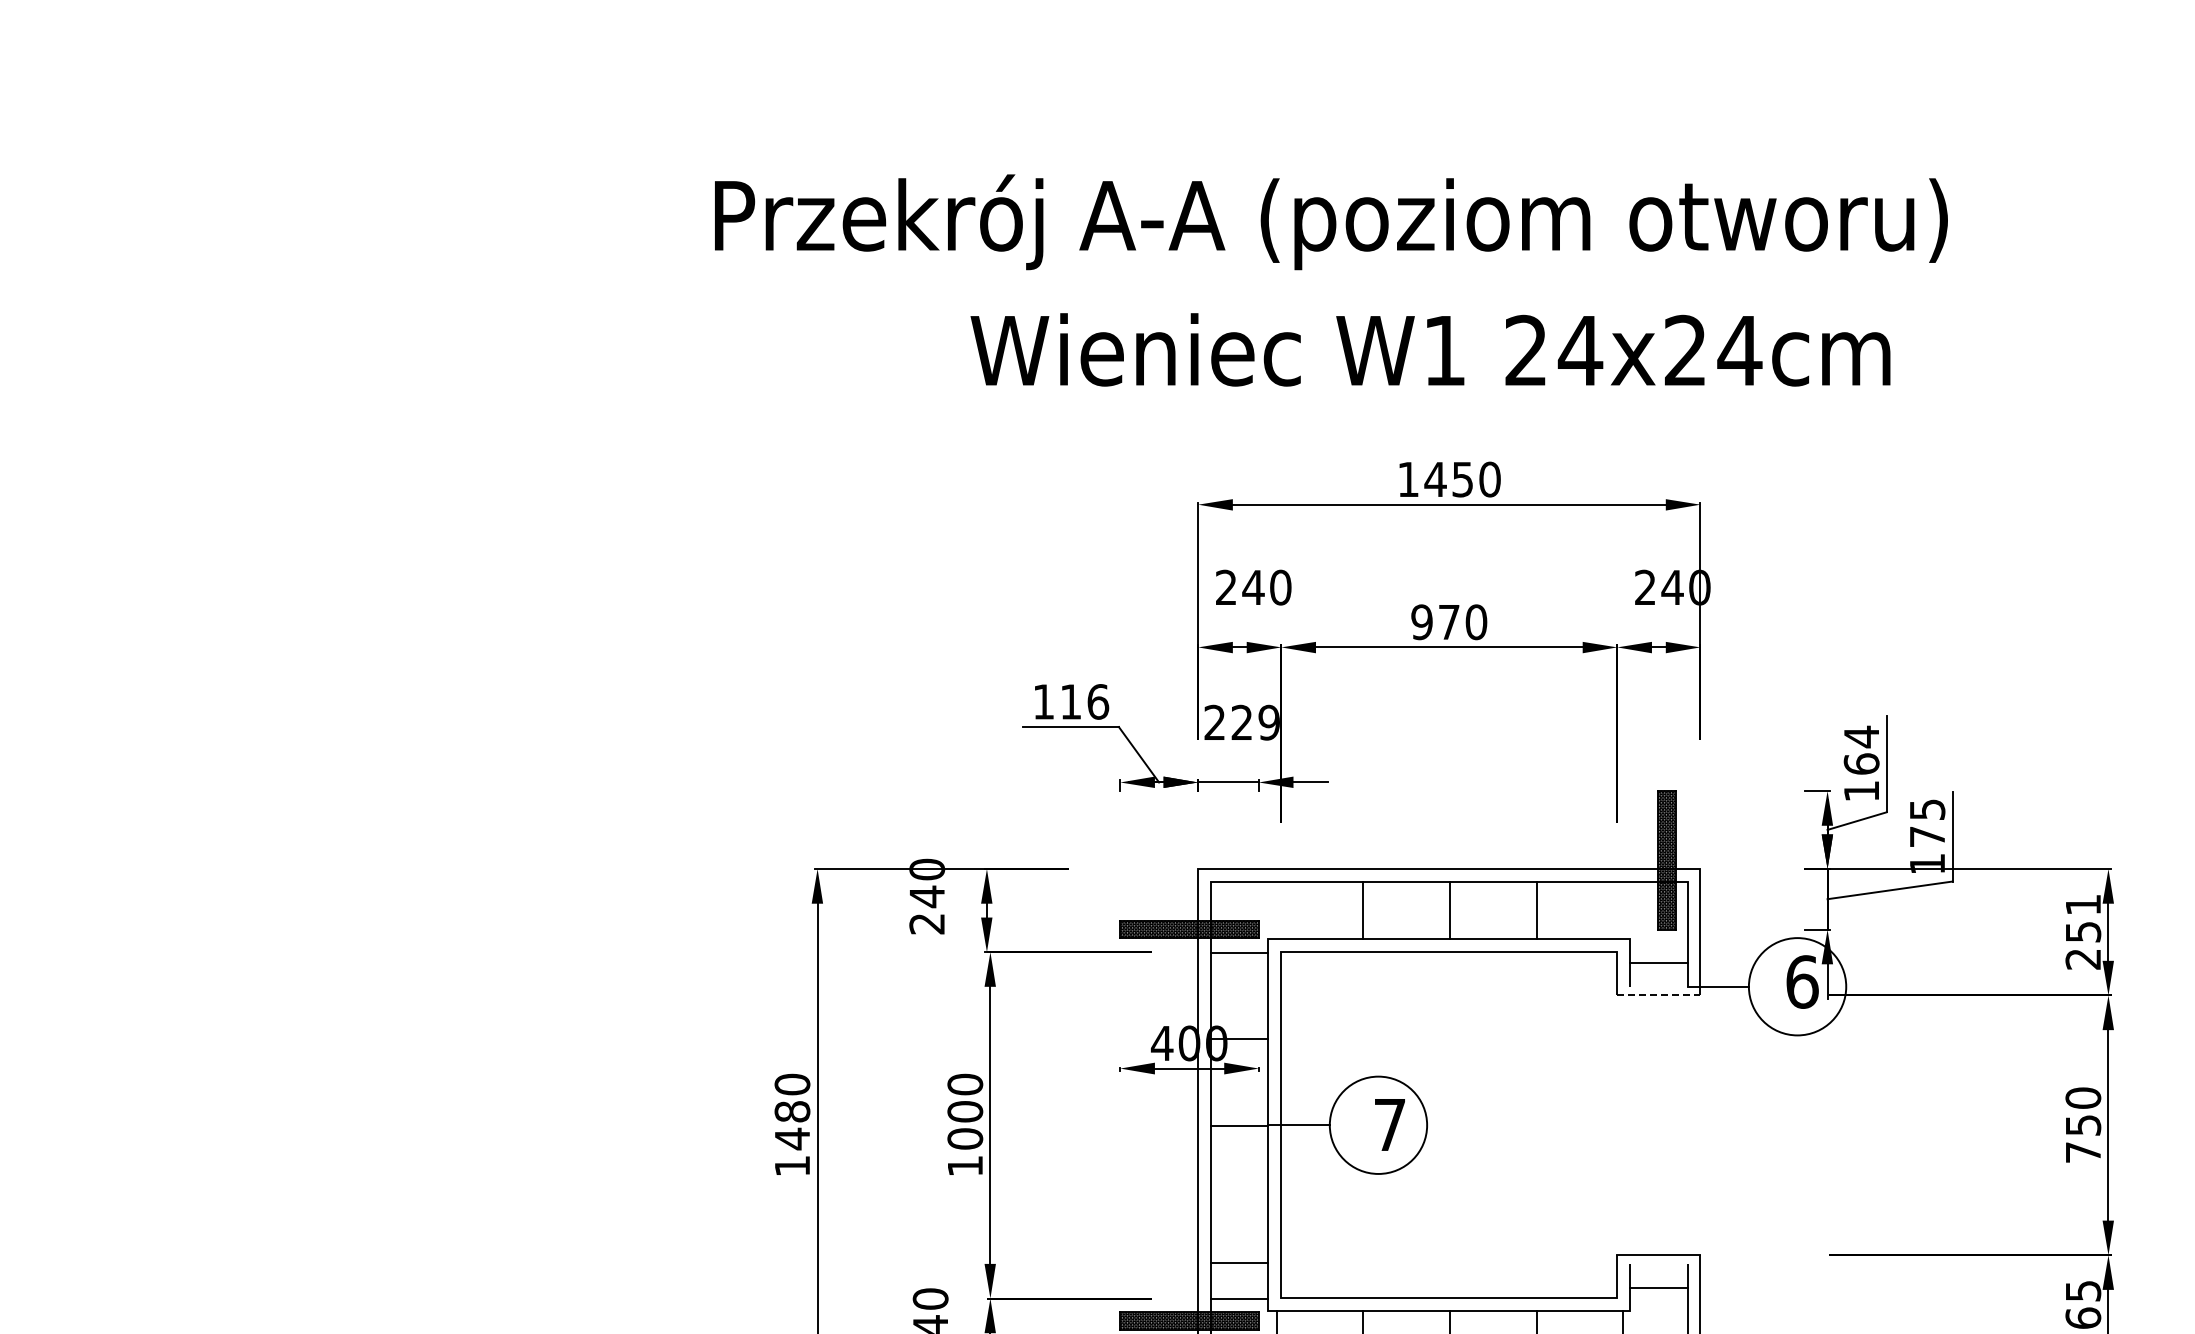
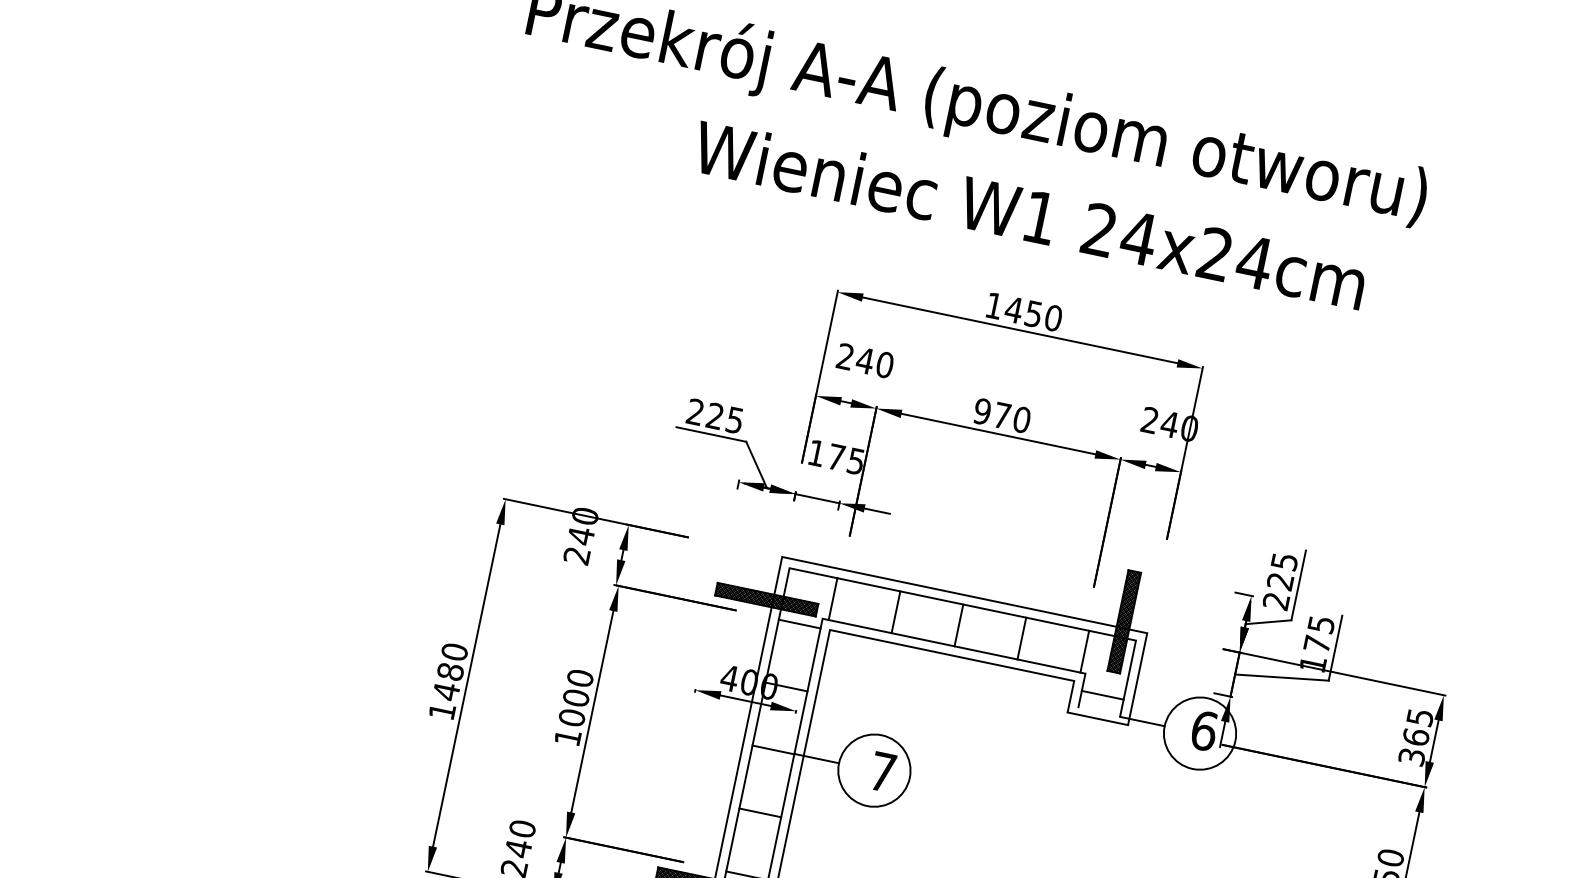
text: (1071, 701) -> (715, 416), 116 -> 225
text: (1241, 722) -> (836, 457), 229 -> 175
text: (1861, 763) -> (1280, 581), 164 -> 225
line: (1276, 910) -> (832, 599), added
line: (1623, 910) -> (1085, 651), added
text: (2083, 932) -> (1416, 737), 251 -> 365
line: (1658, 995) -> (1097, 718), dashed -> solid
line: (1239, 1263) -> (760, 812), moved

